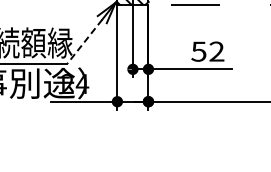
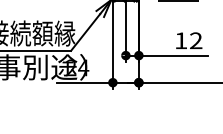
line: (84, 42) -> (85, 33), dashed -> solid
text: (198, 51) -> (180, 40), 52 -> 12

